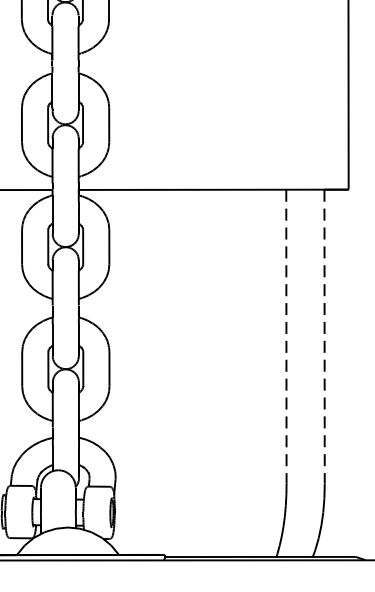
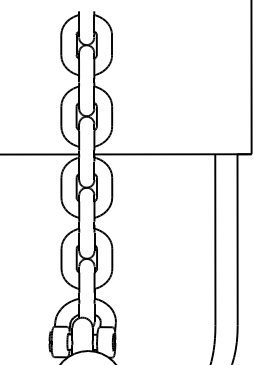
line: (286, 336) -> (215, 239), dashed -> solid
line: (324, 336) -> (237, 239), dashed -> solid

